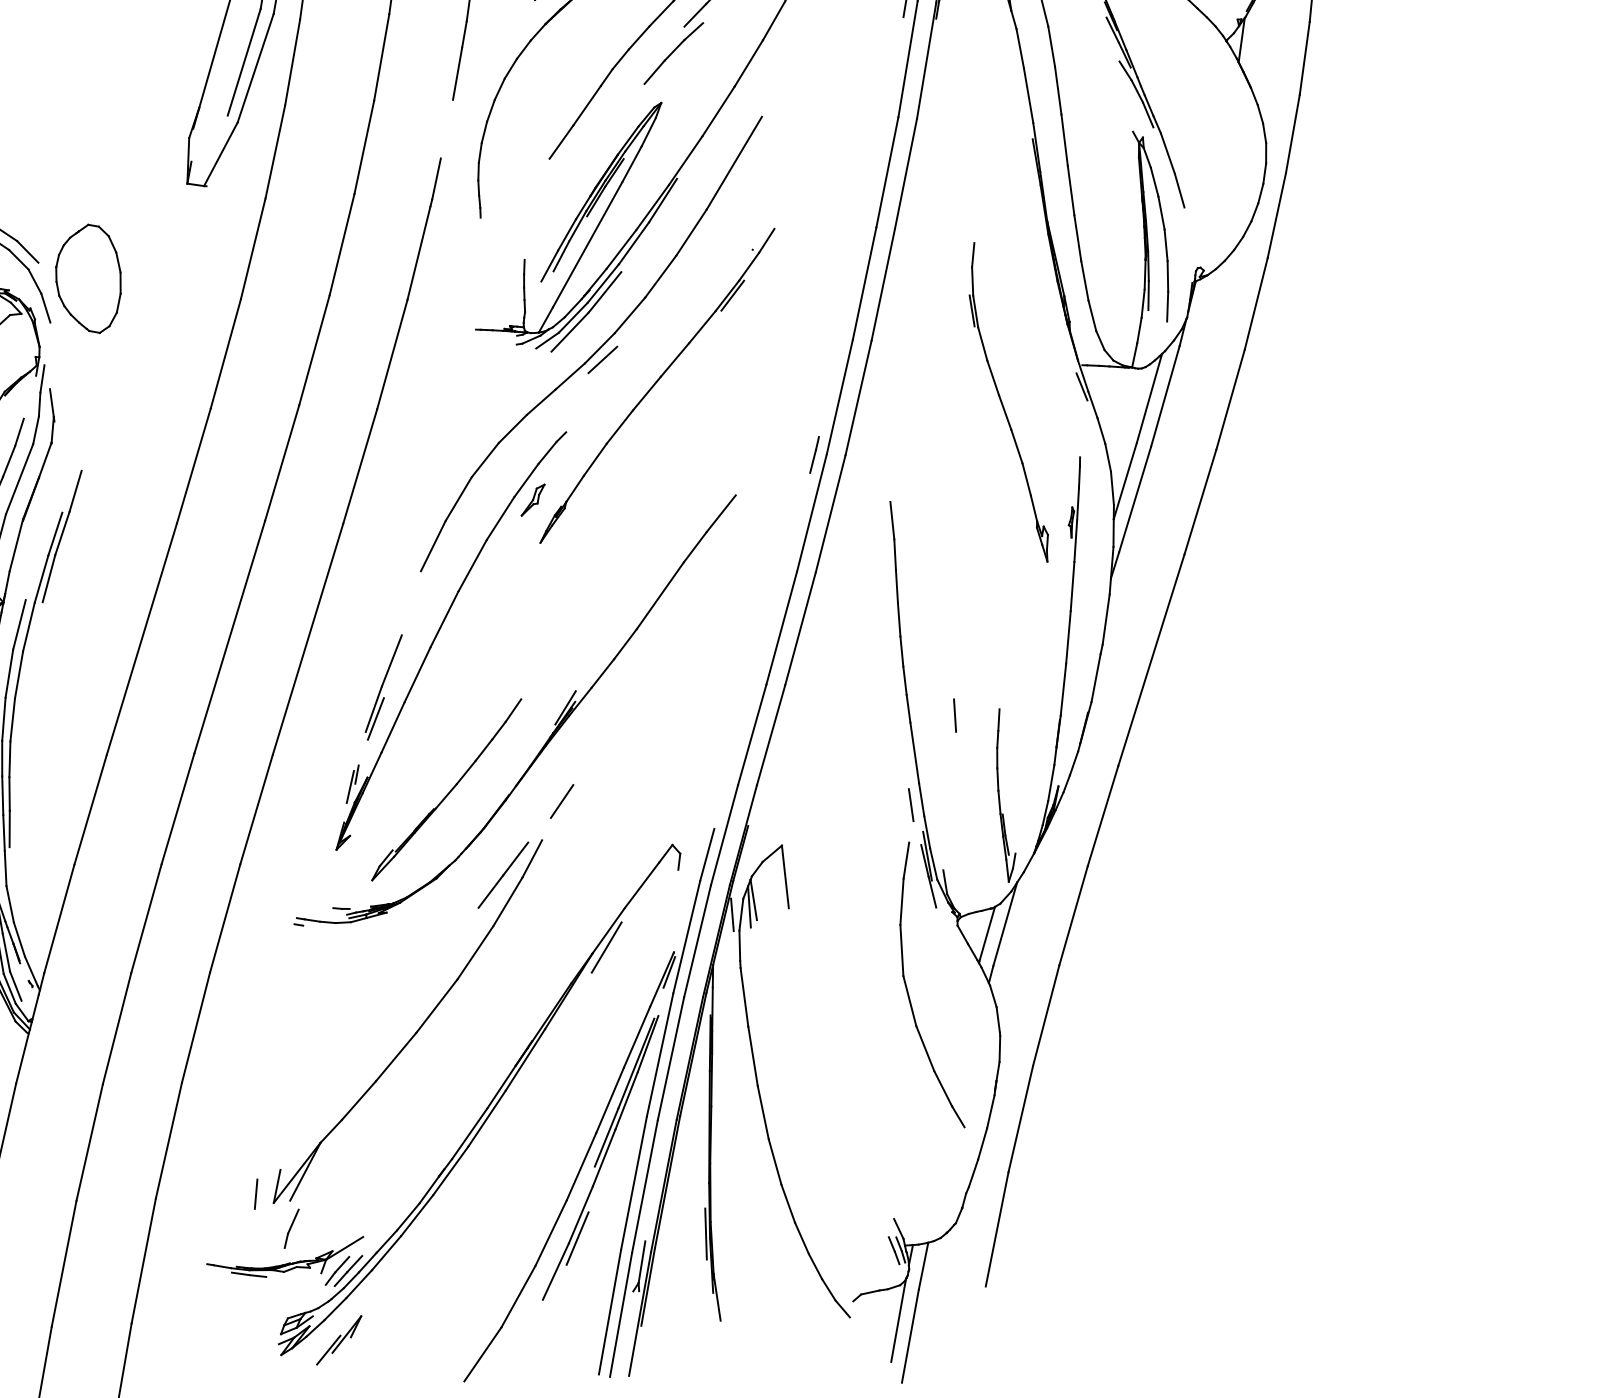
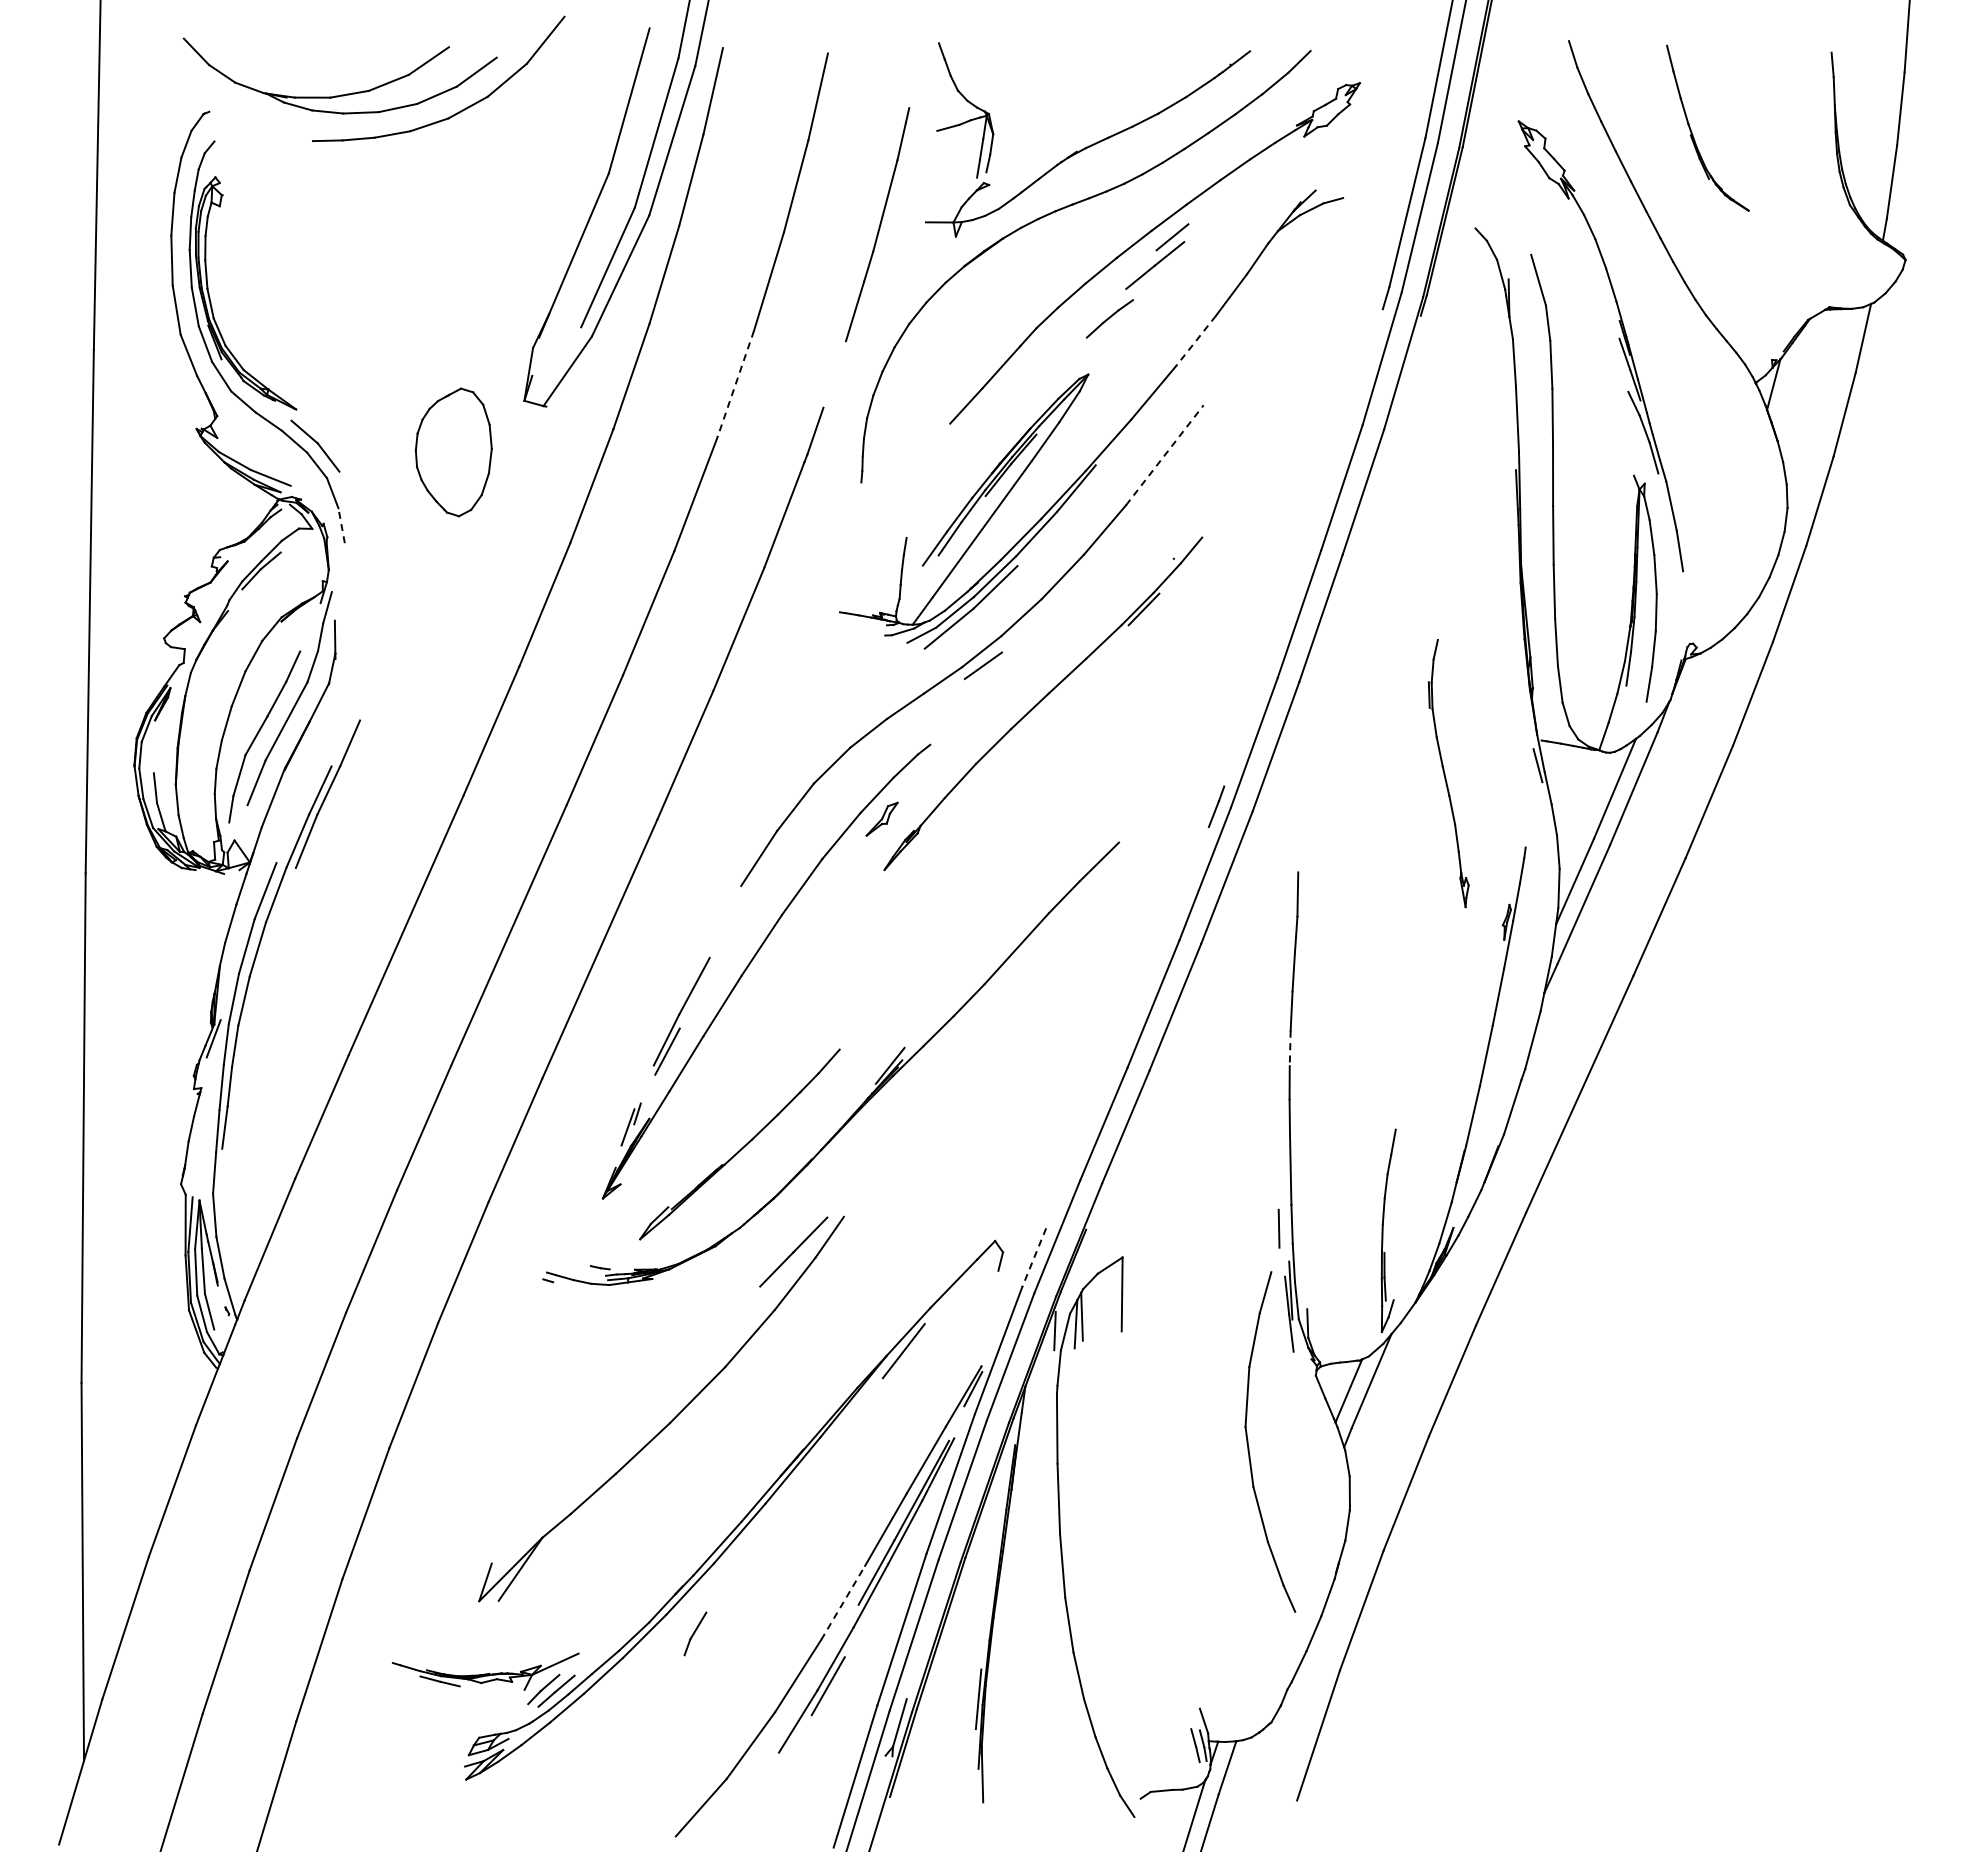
part: (673, 53) -> (1109, 318), size x0.6
line: (749, 62) -> (1196, 340), solid -> dashed
line: (364, 147) -> (735, 384), solid -> dashed
line: (734, 162) -> (1165, 454), solid -> dashed
part: (88, 279) -> (453, 452), moved
line: (45, 308) -> (341, 525), solid -> dashed
part: (1007, 402) -> (1448, 773), size x0.7
line: (902, 651) -> (1290, 1048), solid -> dashed
line: (954, 715) -> (1342, 1130), removed
line: (561, 801) -> (872, 1174), removed
line: (707, 854) -> (1034, 1257), solid -> dashed
line: (581, 1166) -> (843, 1602), solid -> dashed
line: (255, 1194) -> (459, 1588), removed
part: (291, 1228) -> (695, 1633), moved
part: (338, 1340) -> (535, 1770), removed

